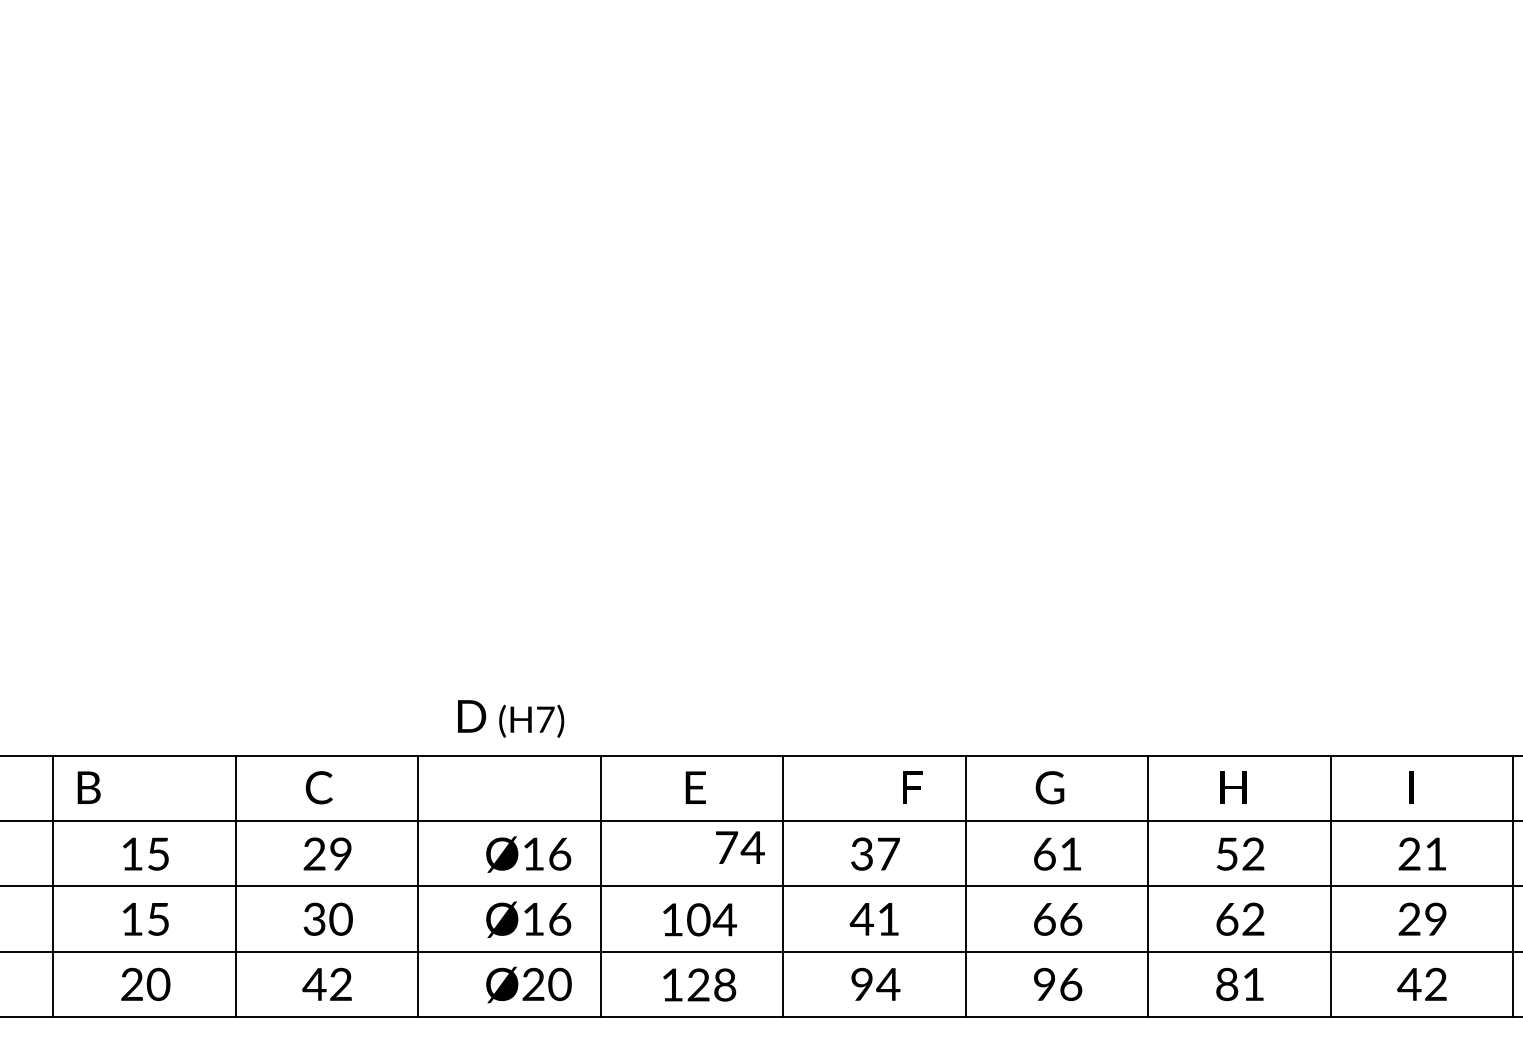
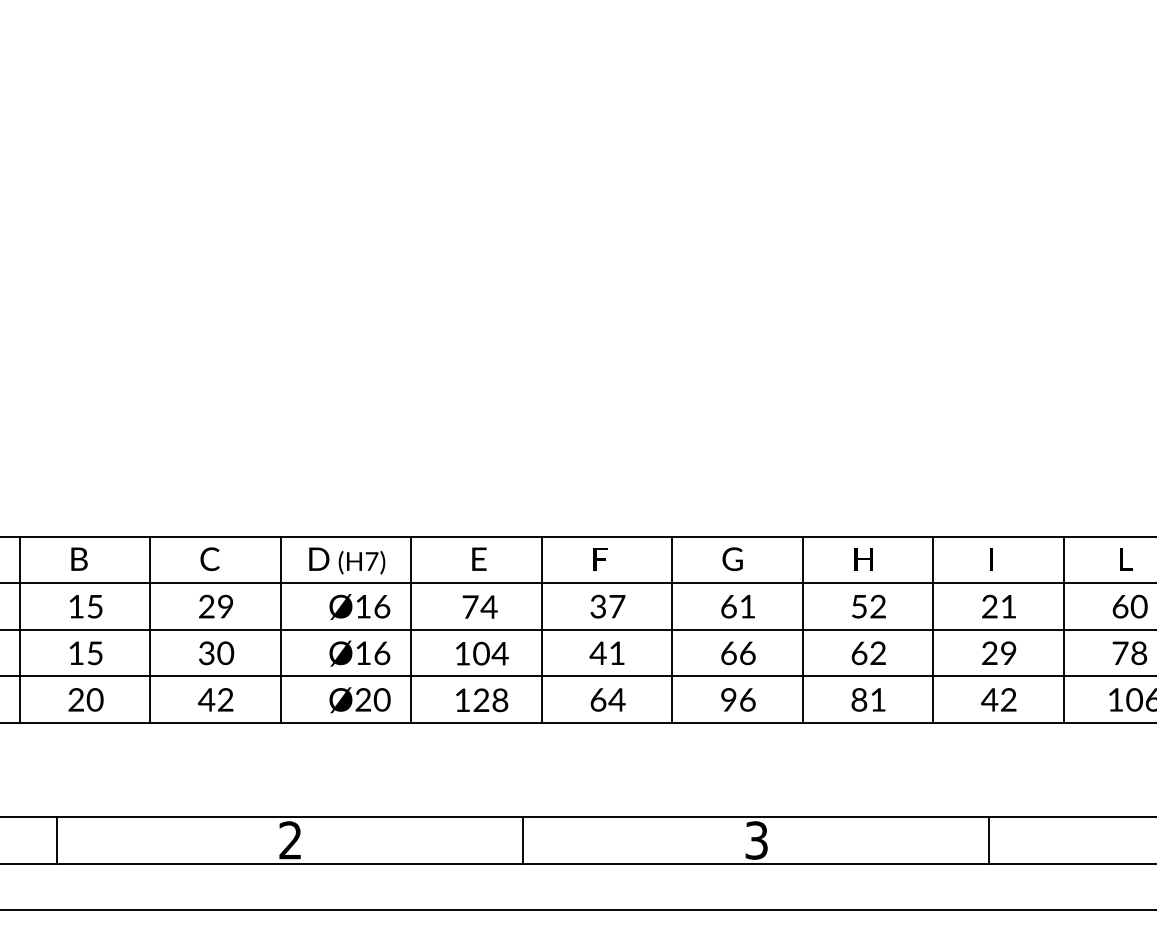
text: (511, 718) -> (347, 560), moved
text: (89, 786) -> (79, 558), moved
text: (912, 788) -> (600, 559), moved
text: (739, 846) -> (479, 606), moved
text: (862, 983) -> (598, 699), 94 -> 64

